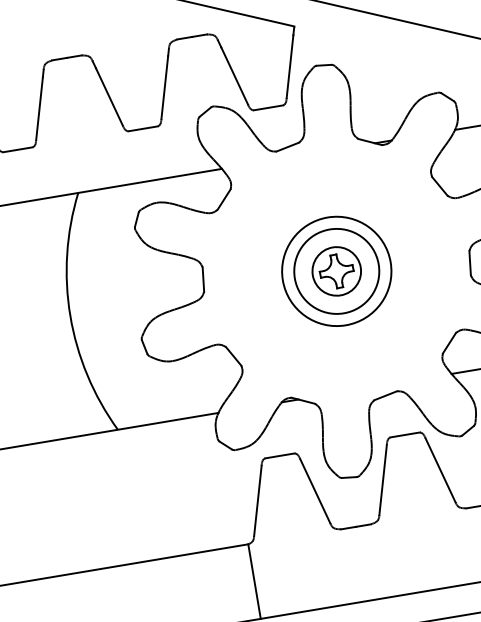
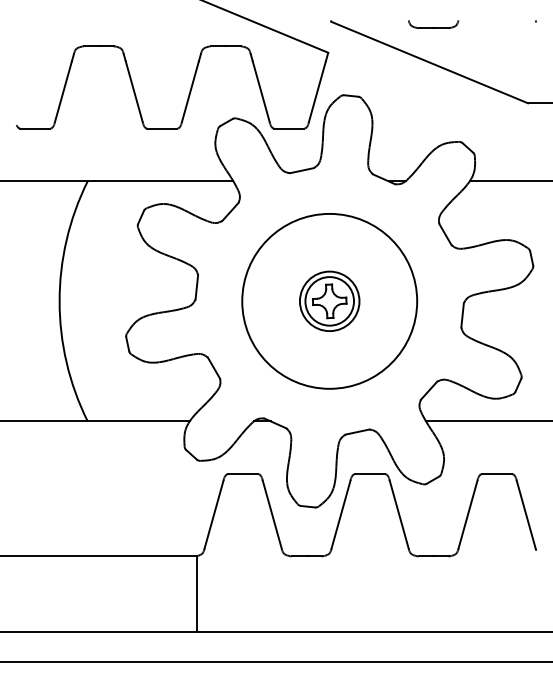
circle: (336, 270) -> (329, 300), size x0.7
circle: (336, 271) -> (329, 301), size x1.6

